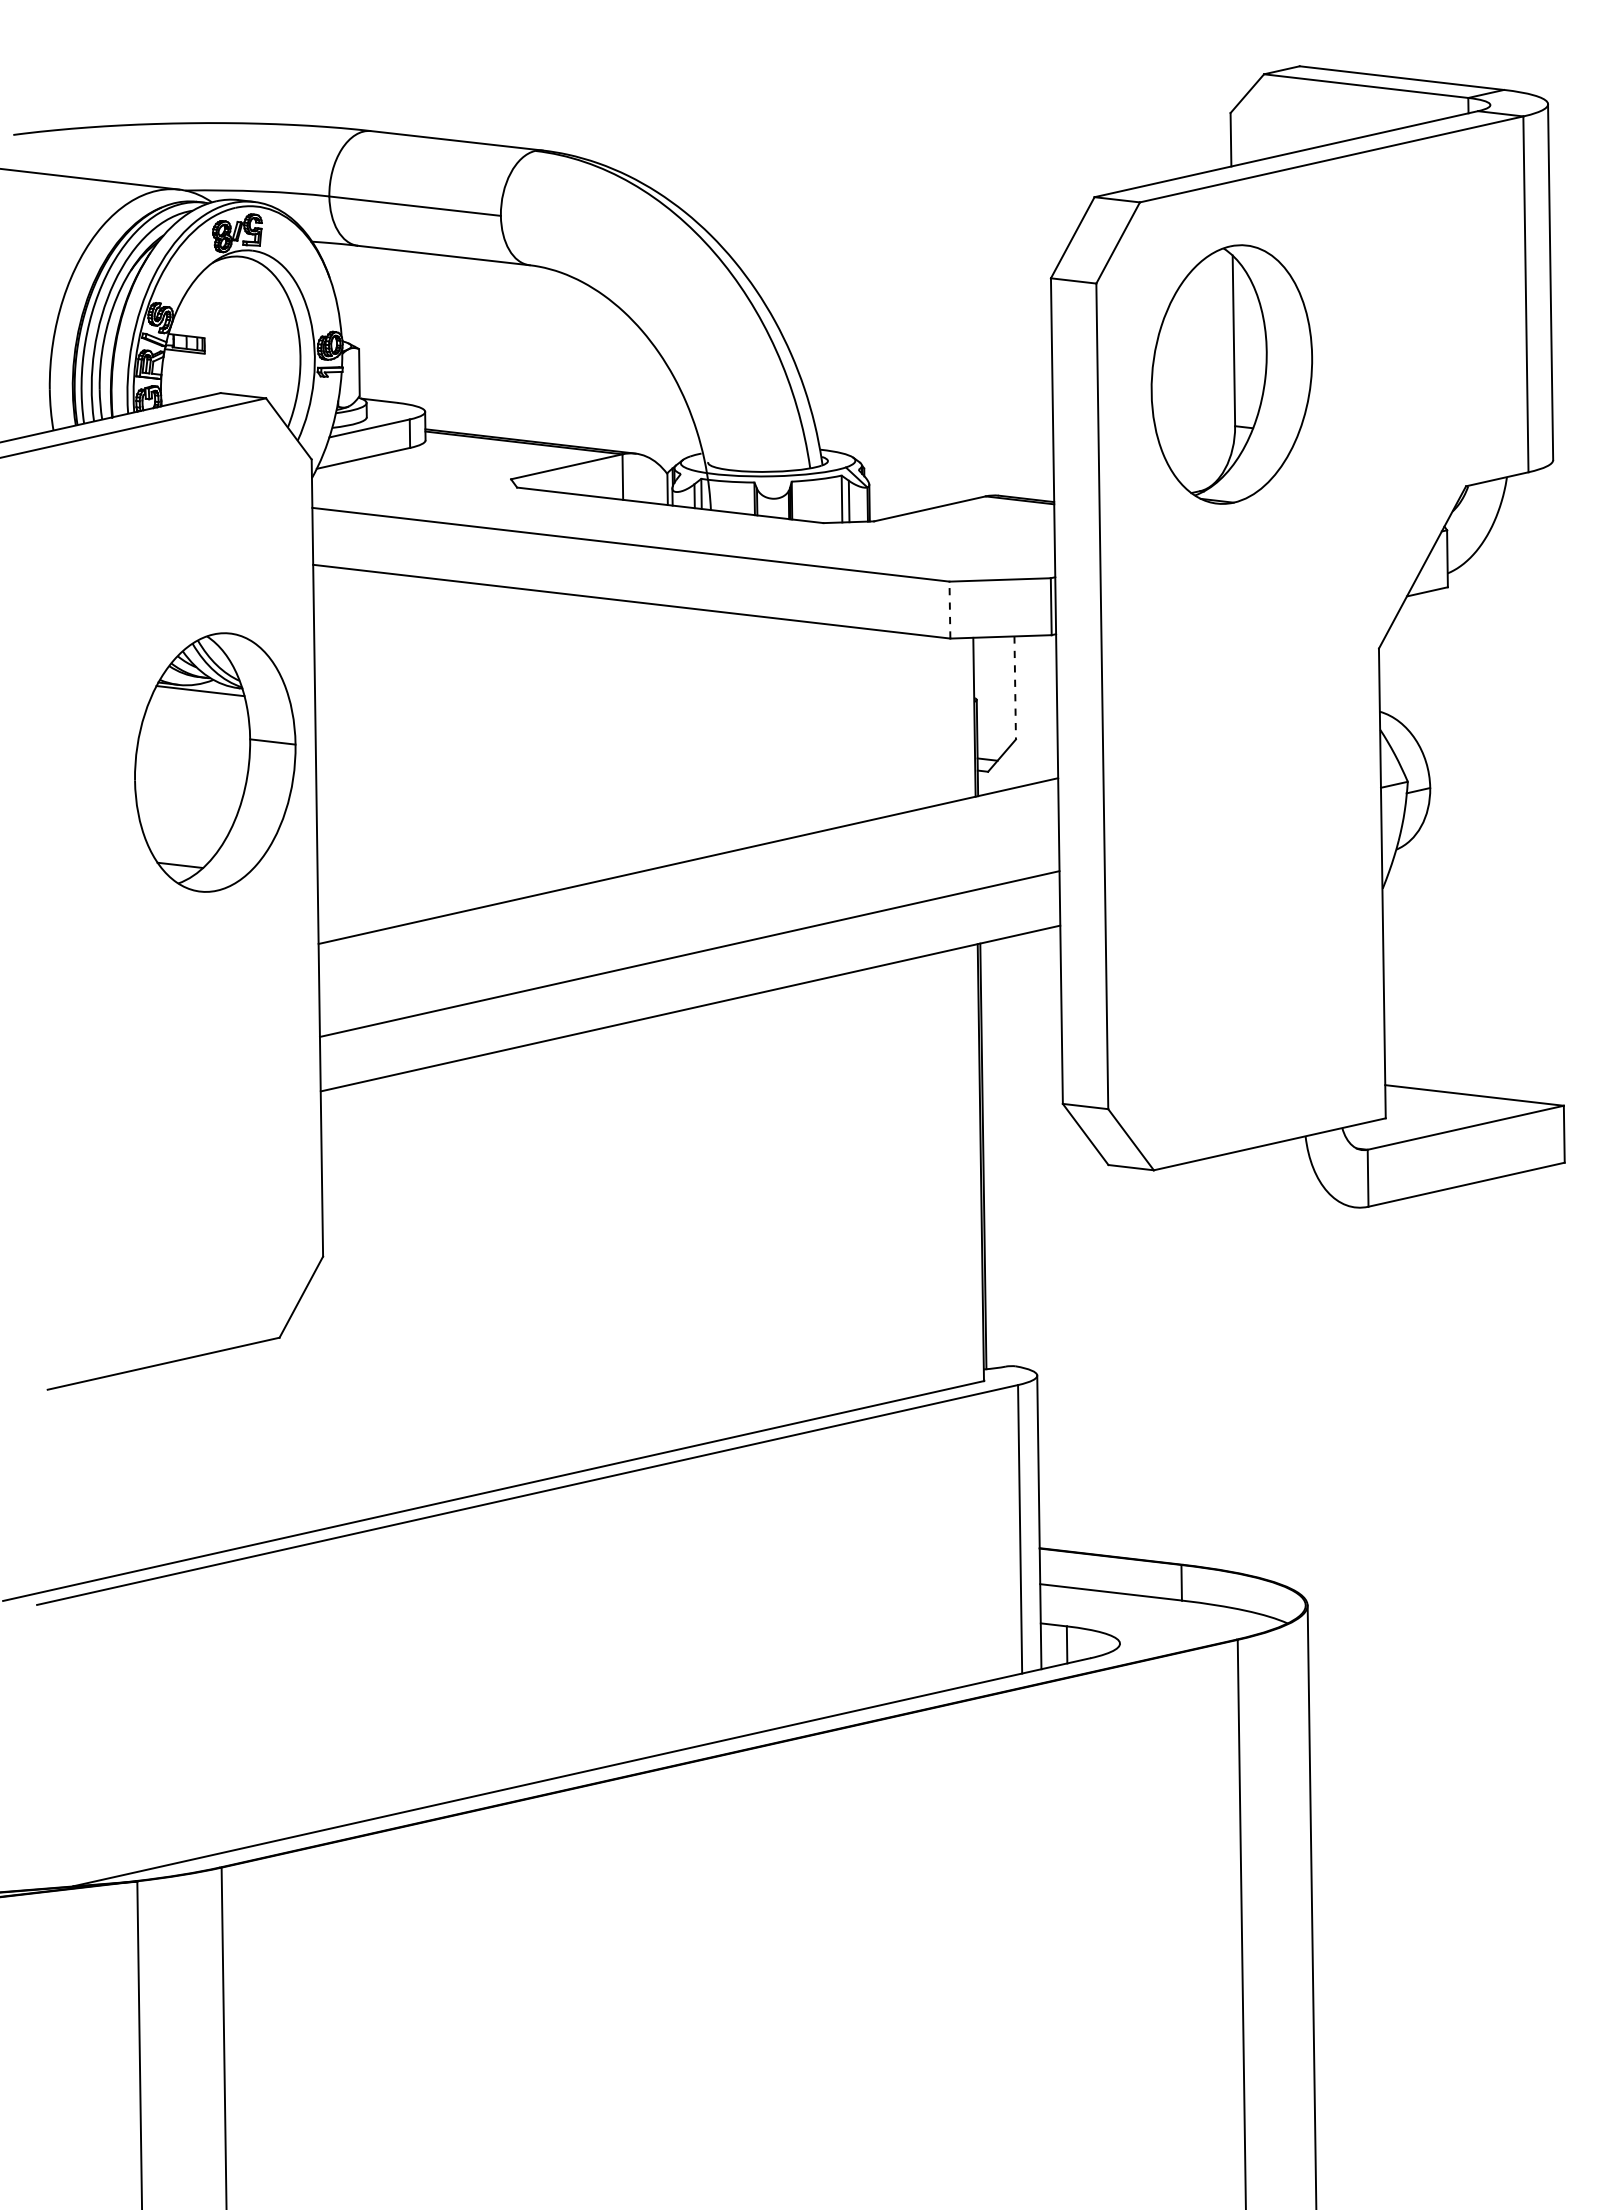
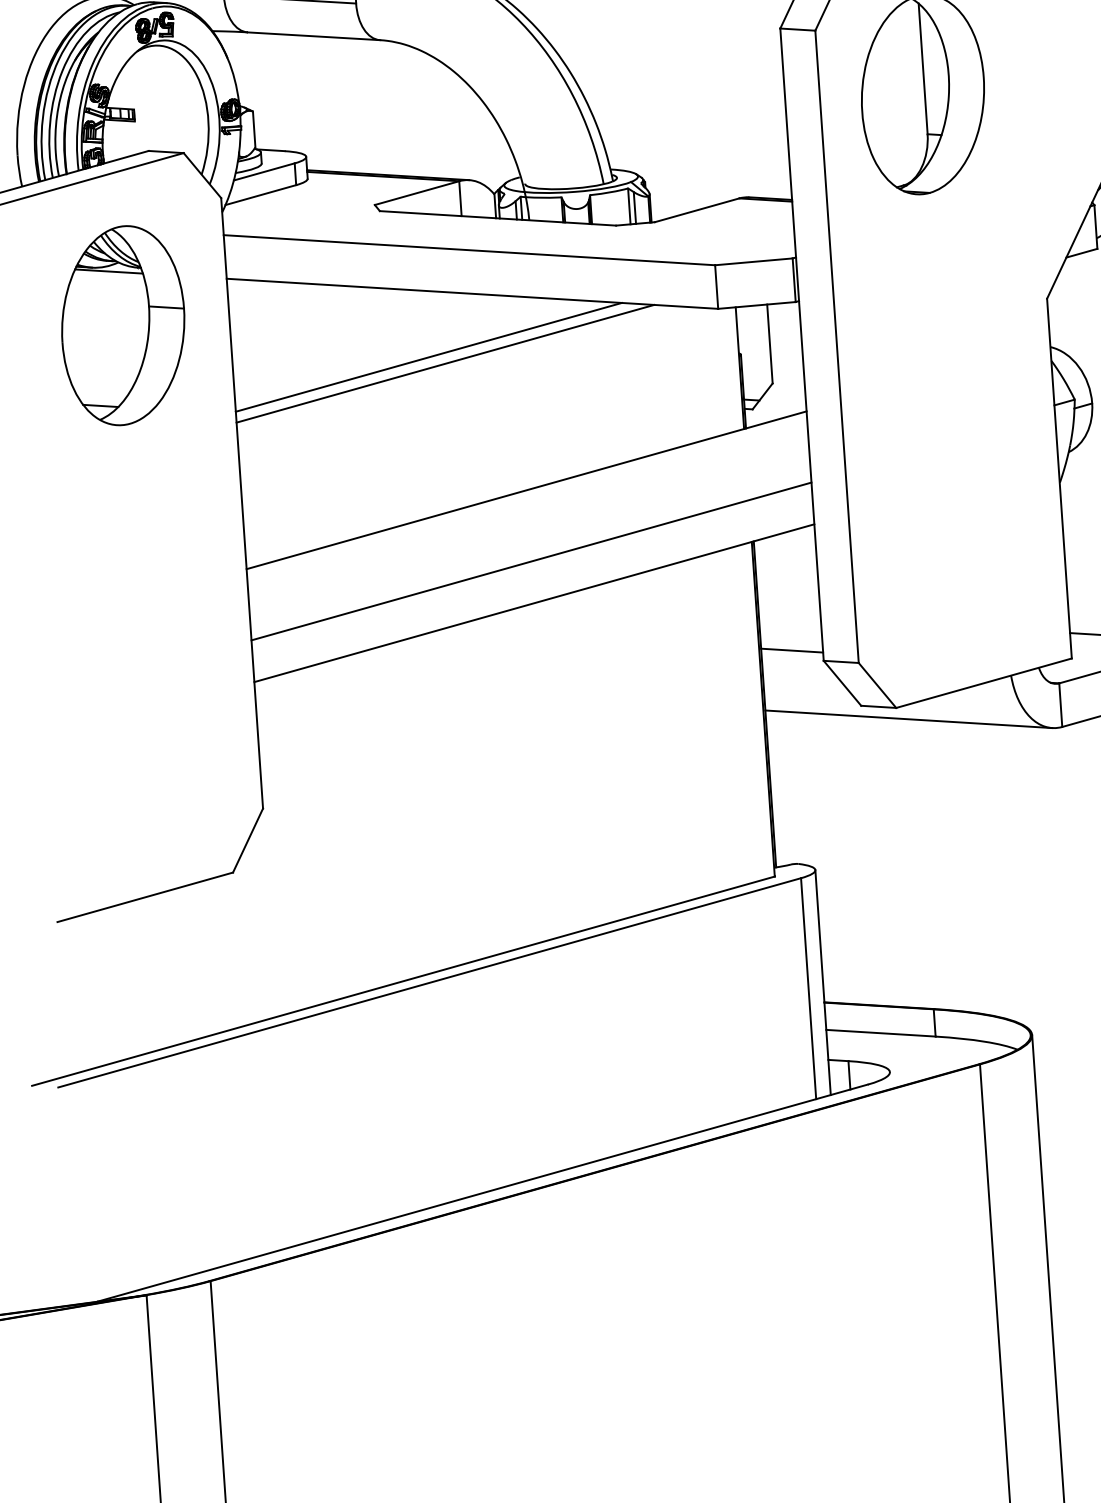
line: (949, 609) -> (716, 286), dashed -> solid
line: (570, 681) -> (428, 357), added
line: (1015, 687) -> (770, 343), dashed -> solid
line: (591, 690) -> (445, 363), added
part: (215, 762) -> (123, 325), moved
line: (1022, 1088) -> (792, 650), added
line: (1169, 1185) -> (908, 718), added

